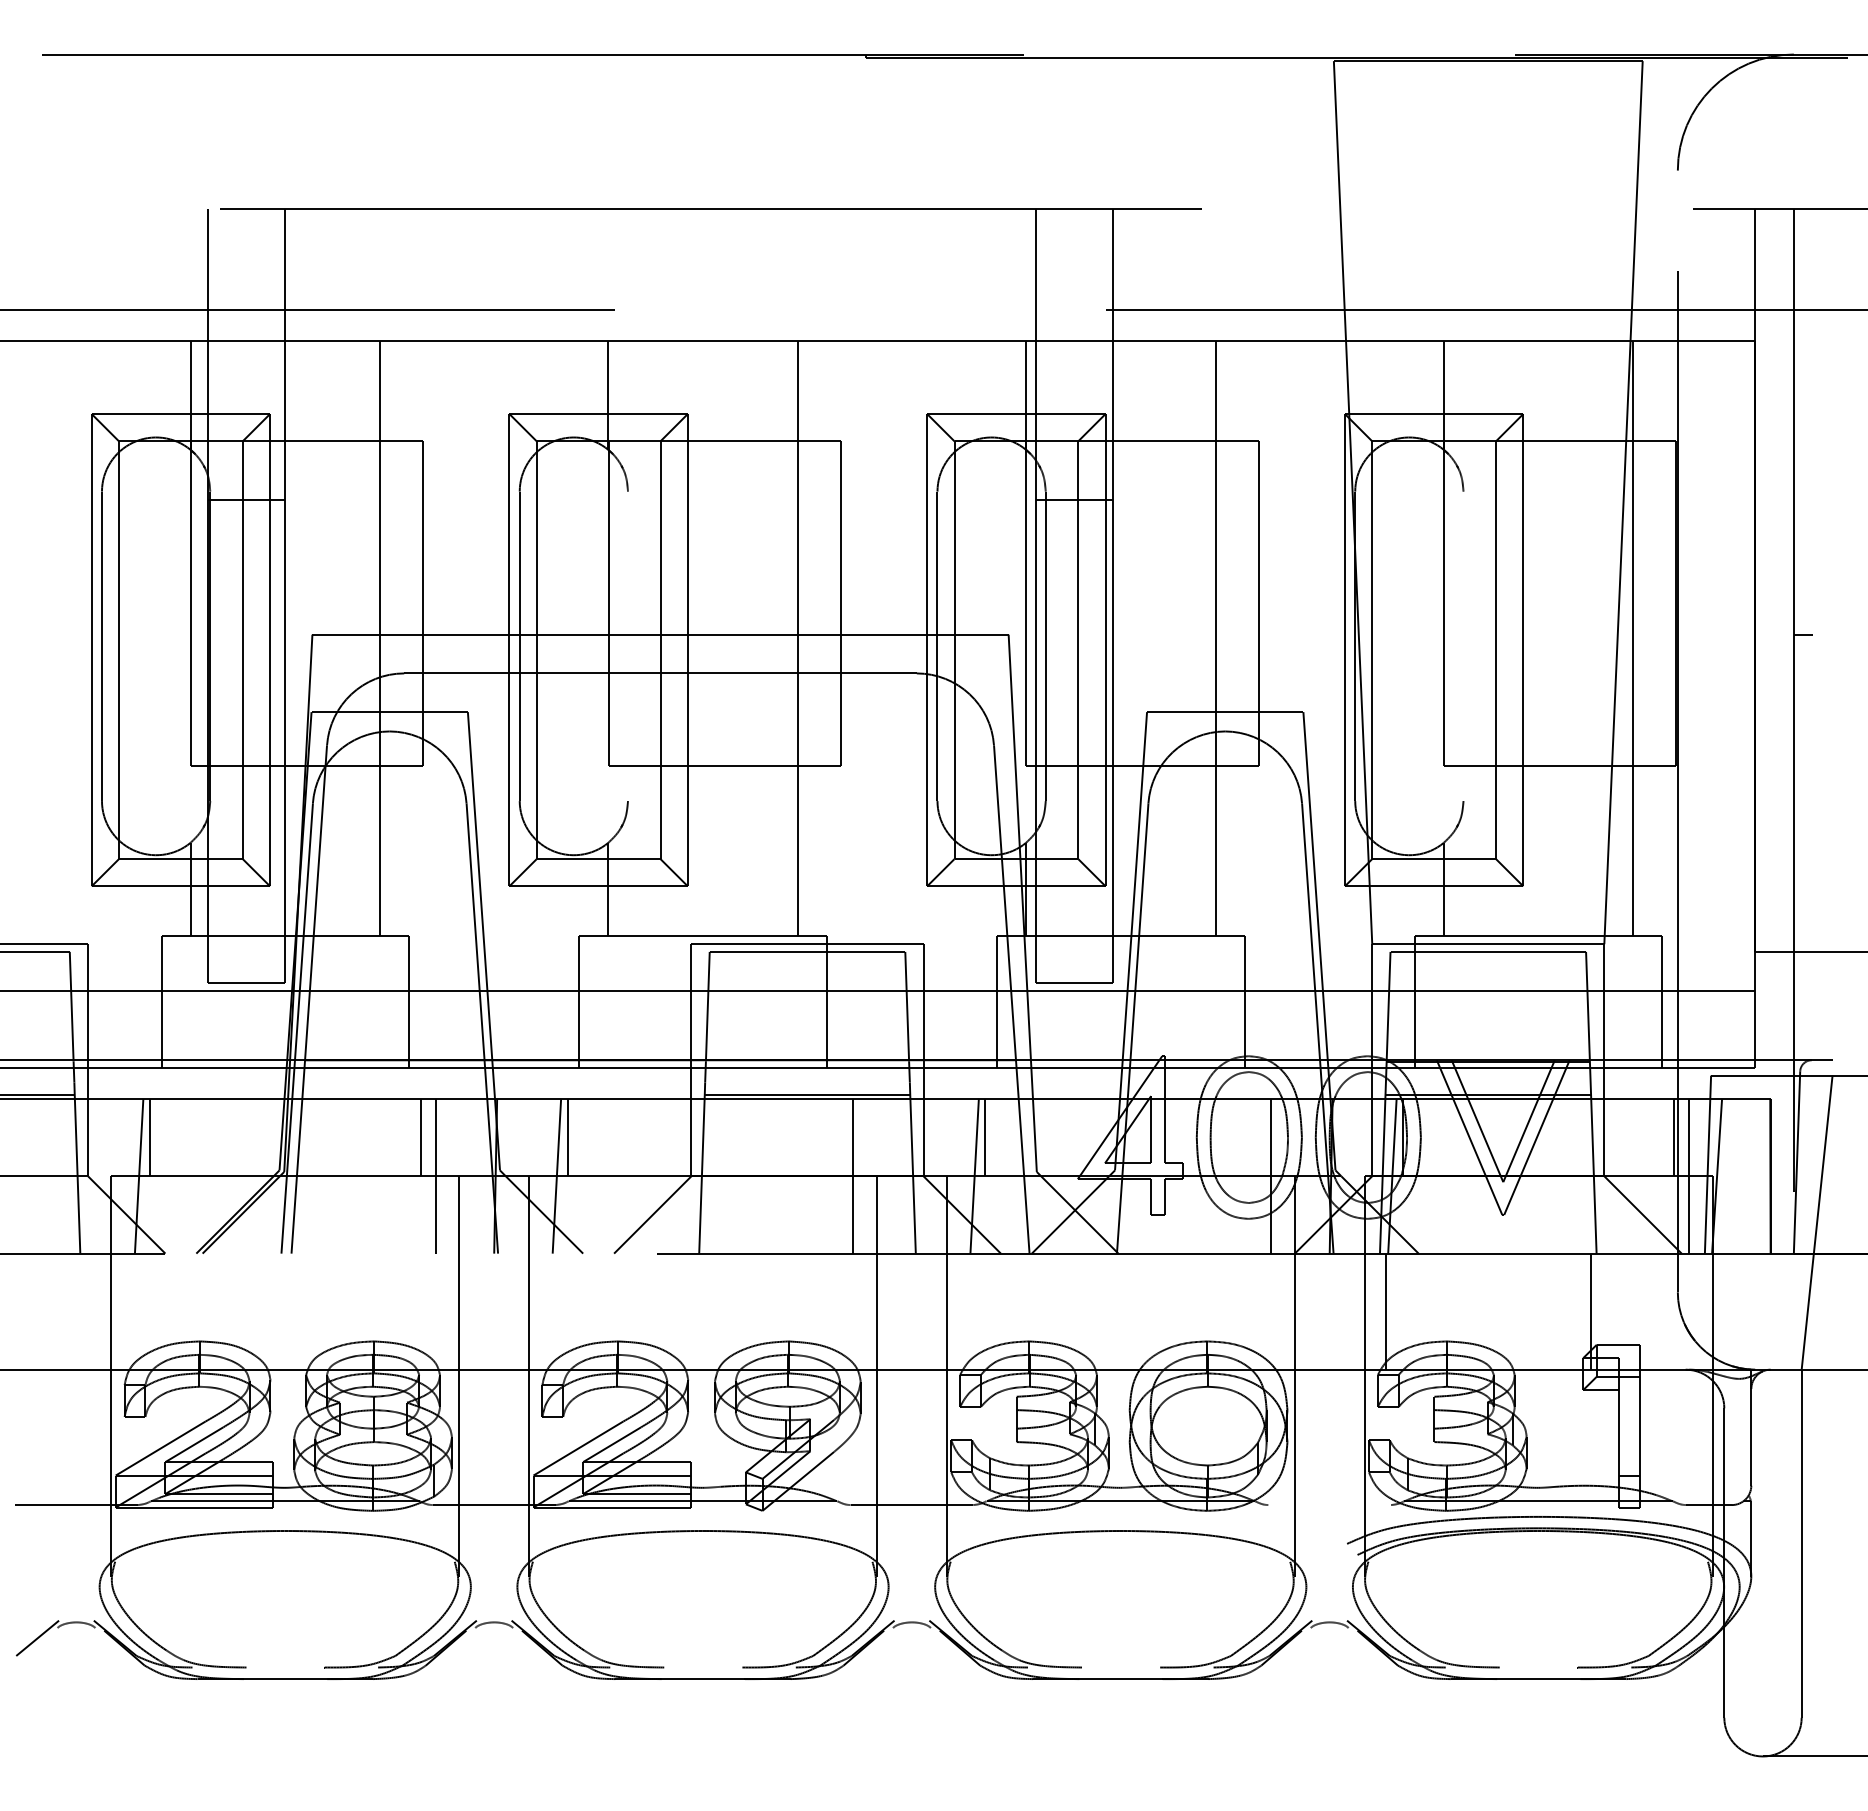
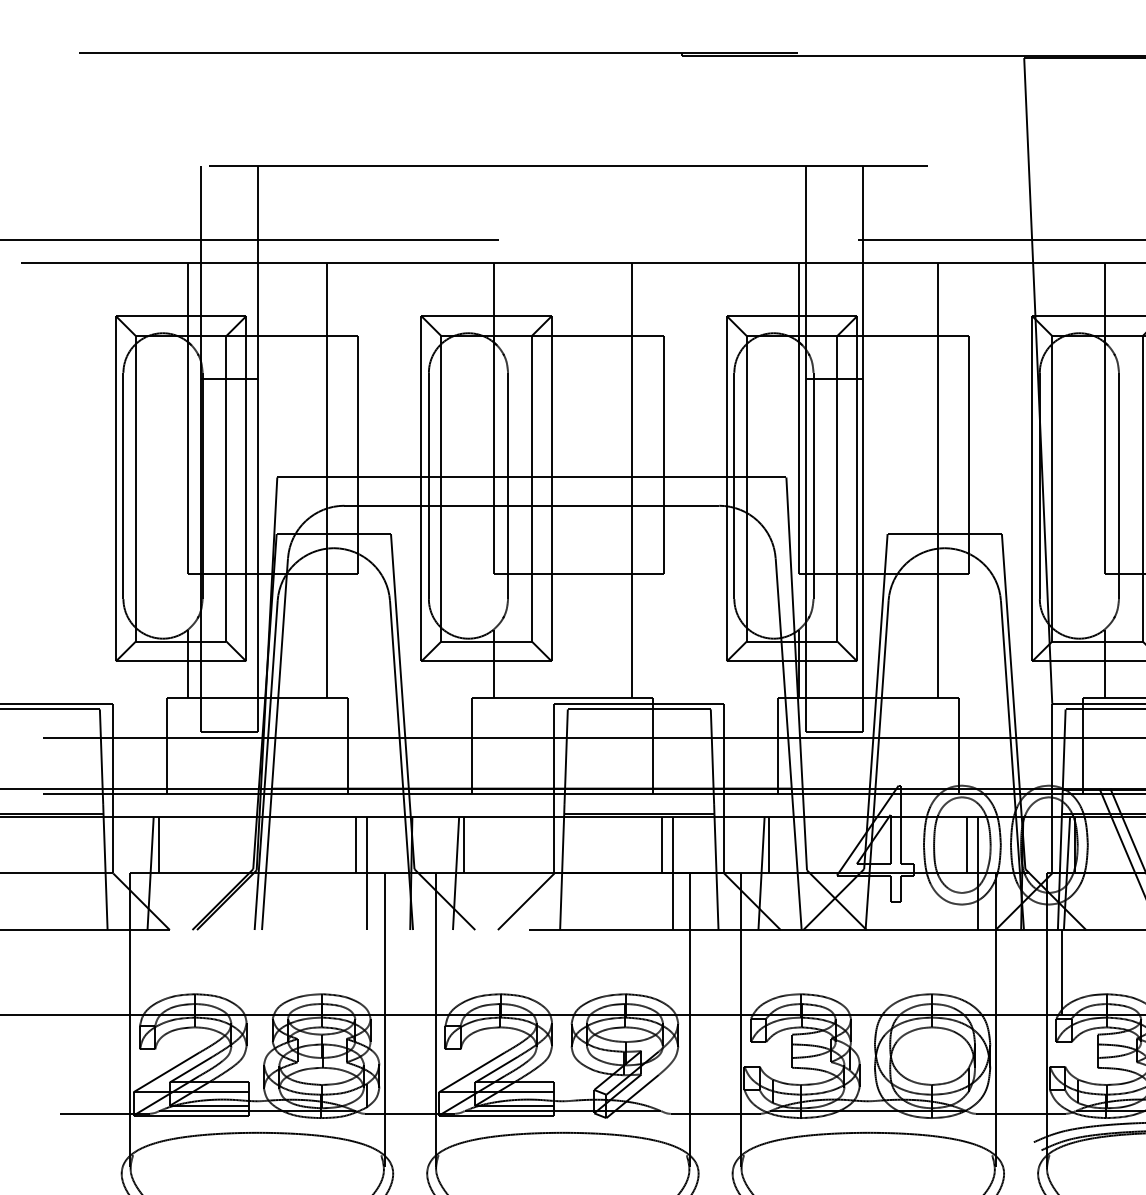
line: (628, 646) -> (508, 486), added
line: (1463, 646) -> (1118, 486), added
line: (838, 1137) -> (661, 845), added
line: (1256, 1137) -> (967, 845), added
line: (1329, 1505) -> (1020, 1114), added

